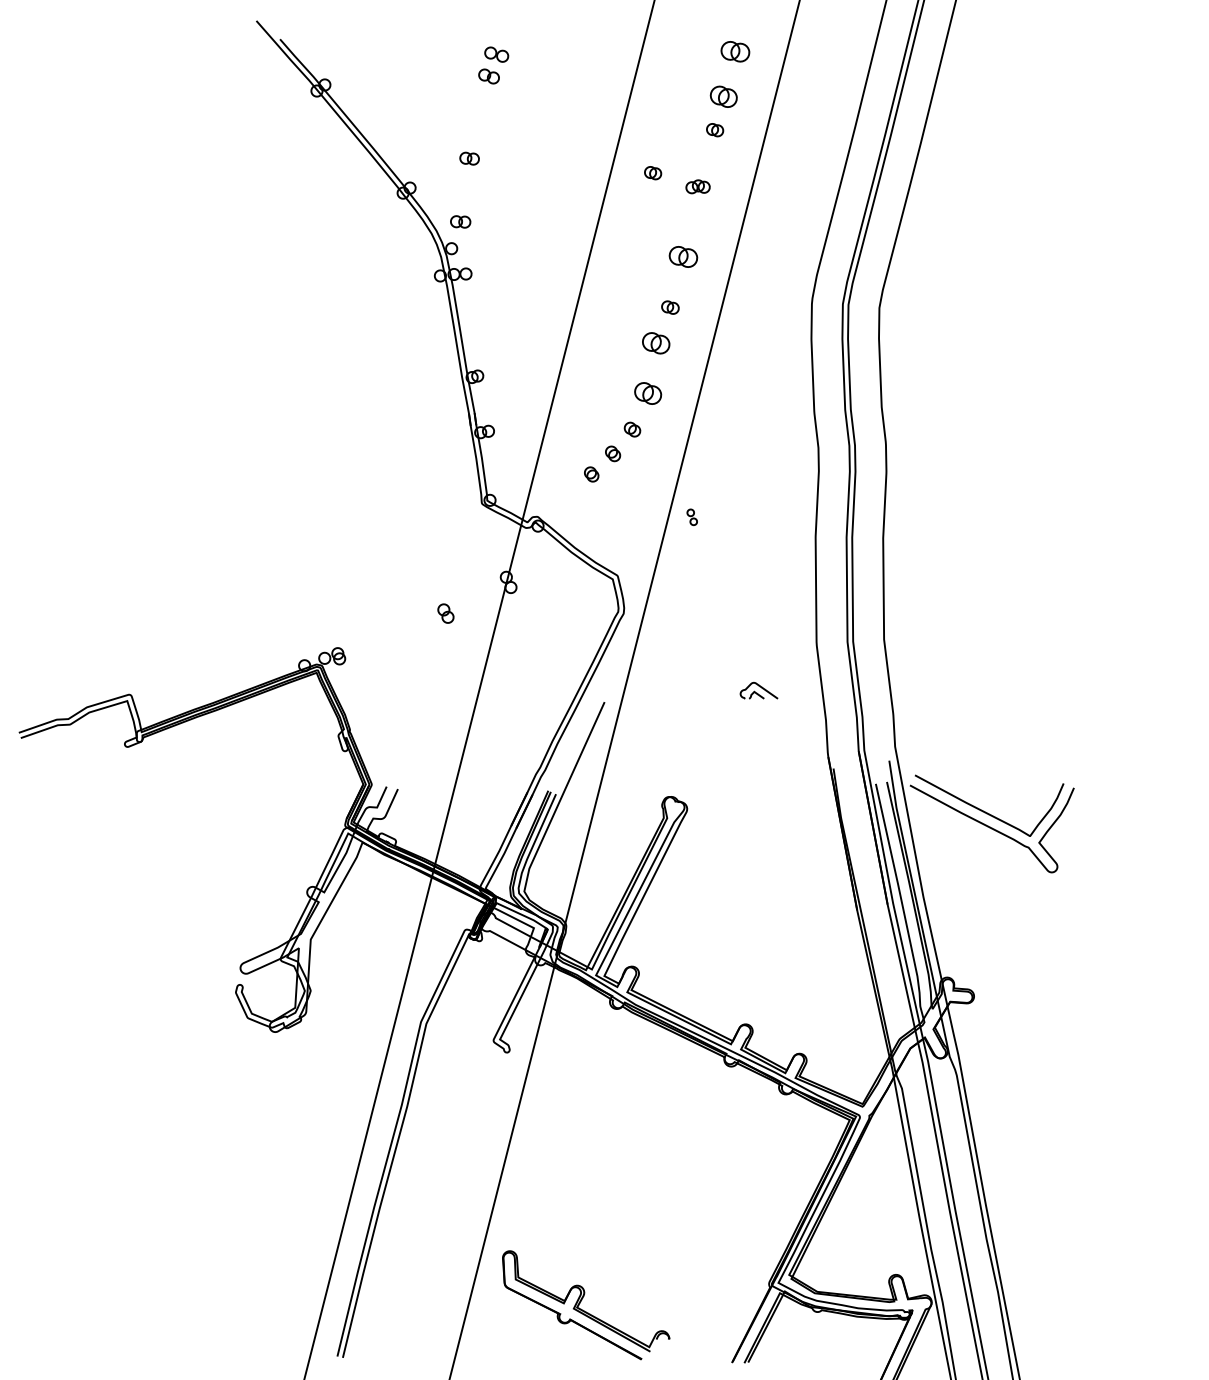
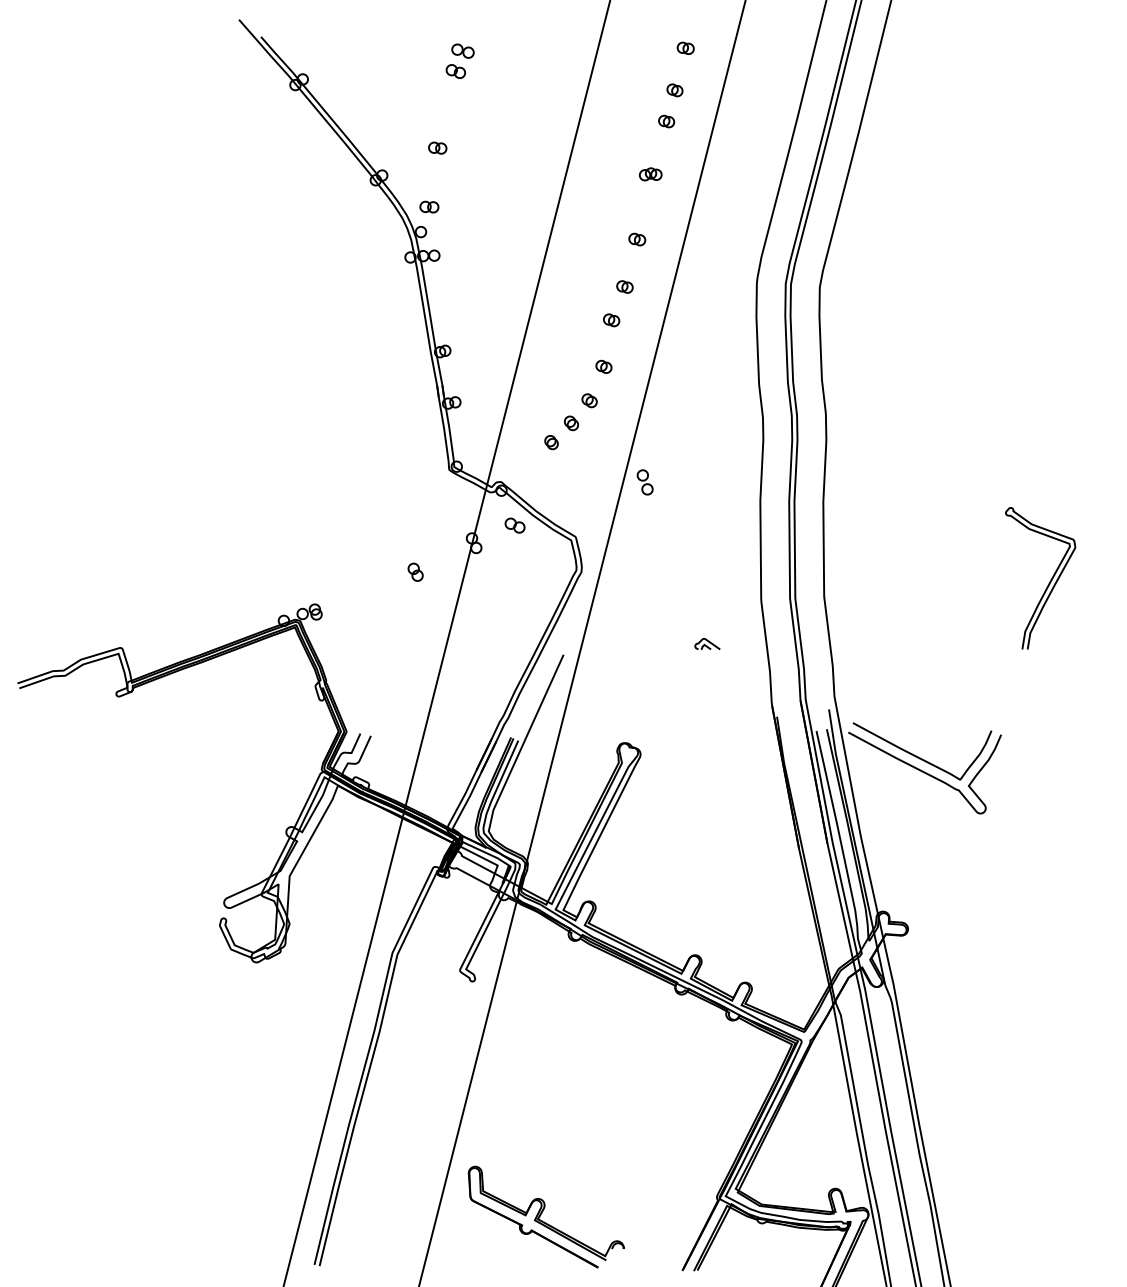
part: (735, 51) -> (685, 48), size x0.62
part: (724, 96) -> (675, 90), size x0.62
part: (653, 173) -> (609, 161), removed
part: (683, 256) -> (637, 239), size x0.62
part: (655, 343) -> (611, 320), size x0.62
part: (647, 392) -> (603, 366), size x0.62
part: (692, 517) -> (645, 482), size x1.67
part: (552, 563) -> (515, 525), added
curve: (1125, 624) -> (1049, 582), added
part: (758, 690) -> (707, 643), size x0.71

